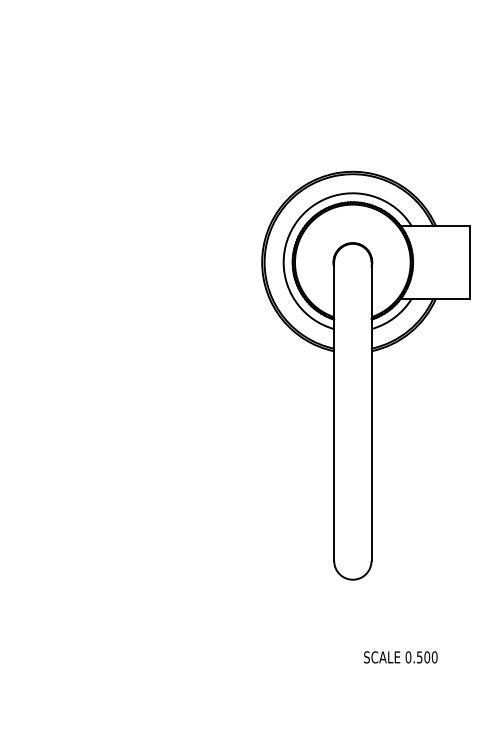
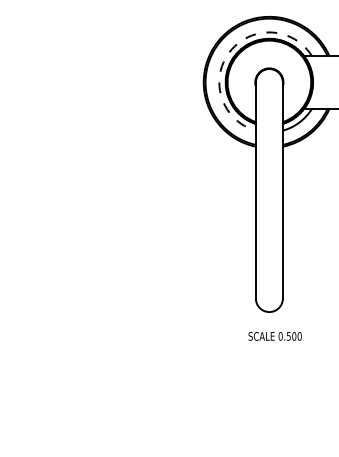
arc: (297, 220) -> (229, 52), solid -> dashed
text: (400, 657) -> (274, 336), moved

